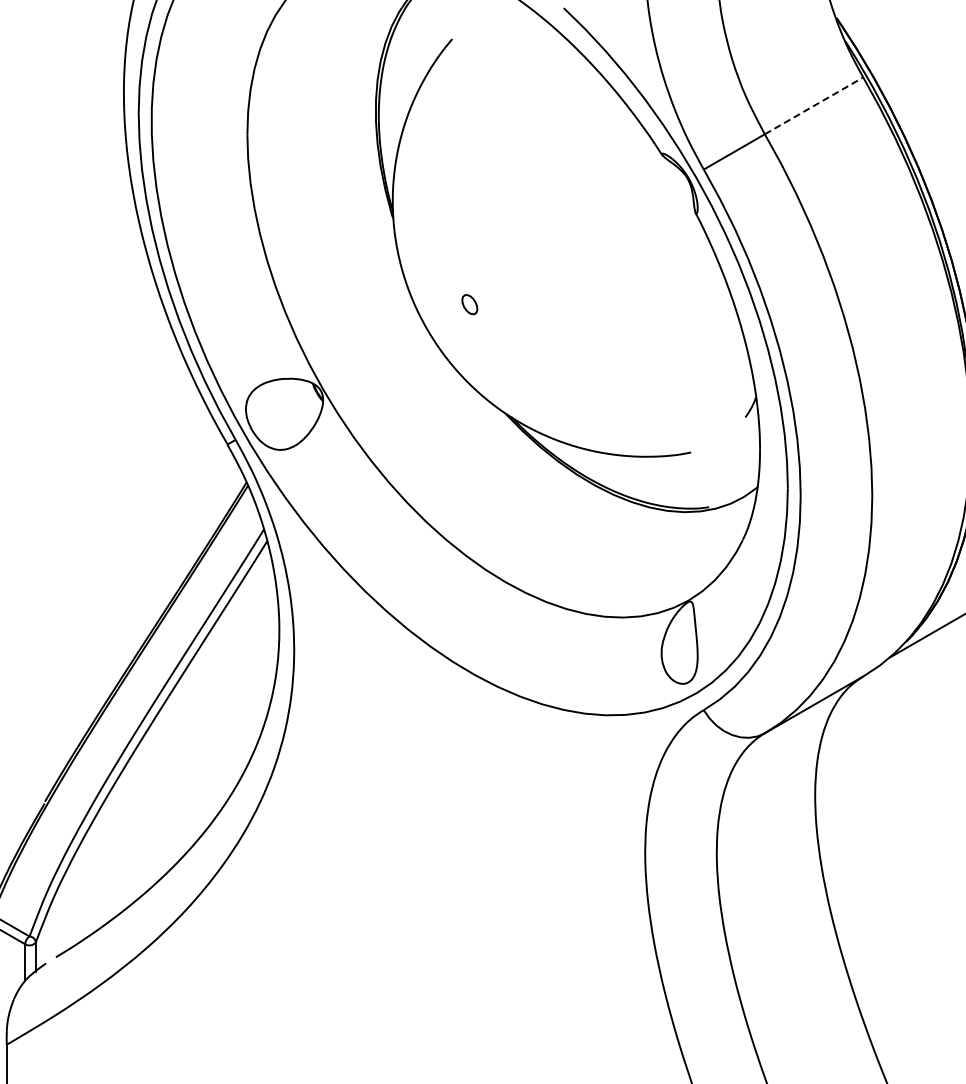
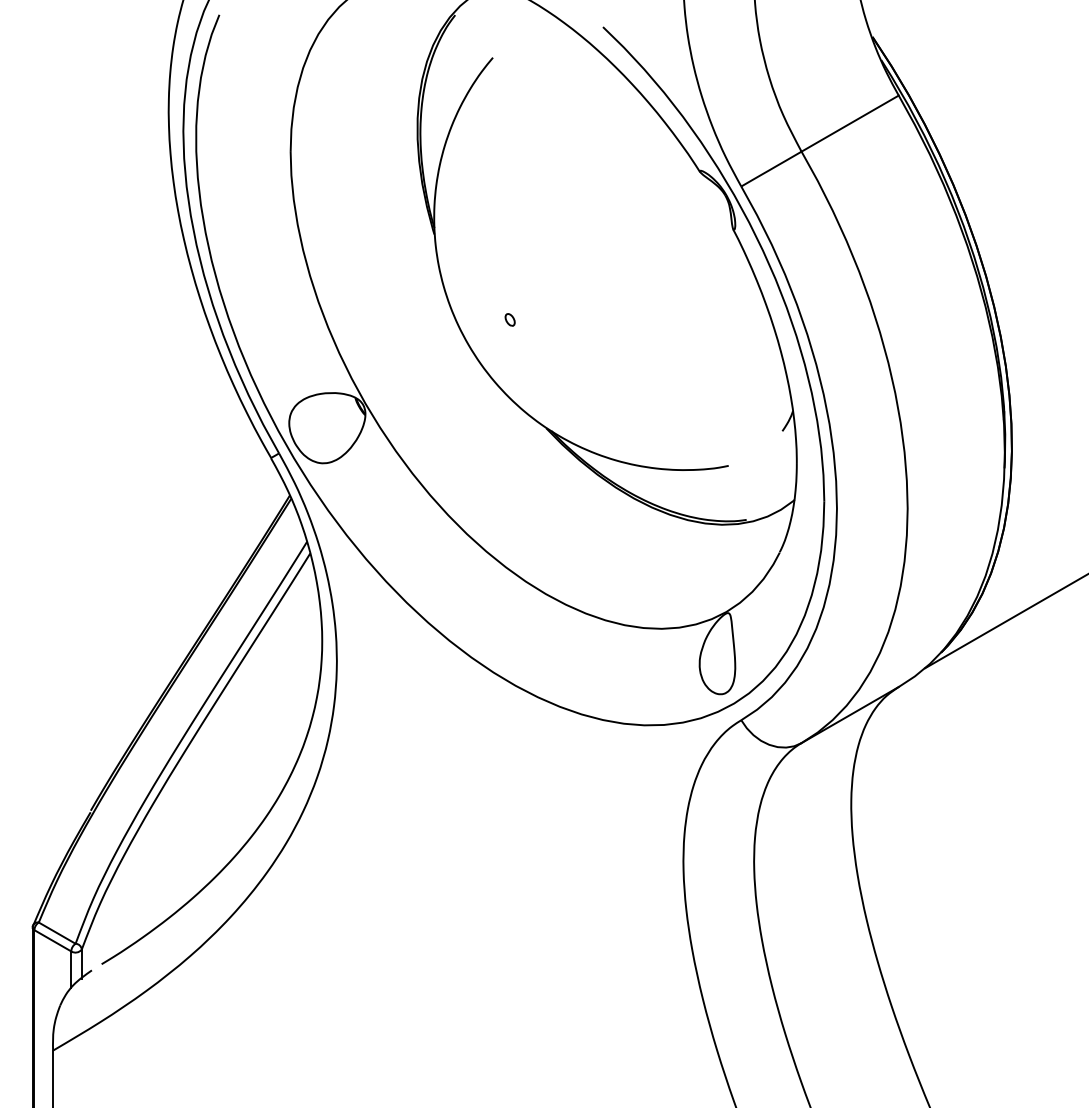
line: (814, 105) -> (850, 123), dashed -> solid
part: (469, 304) -> (509, 319), size x0.62

